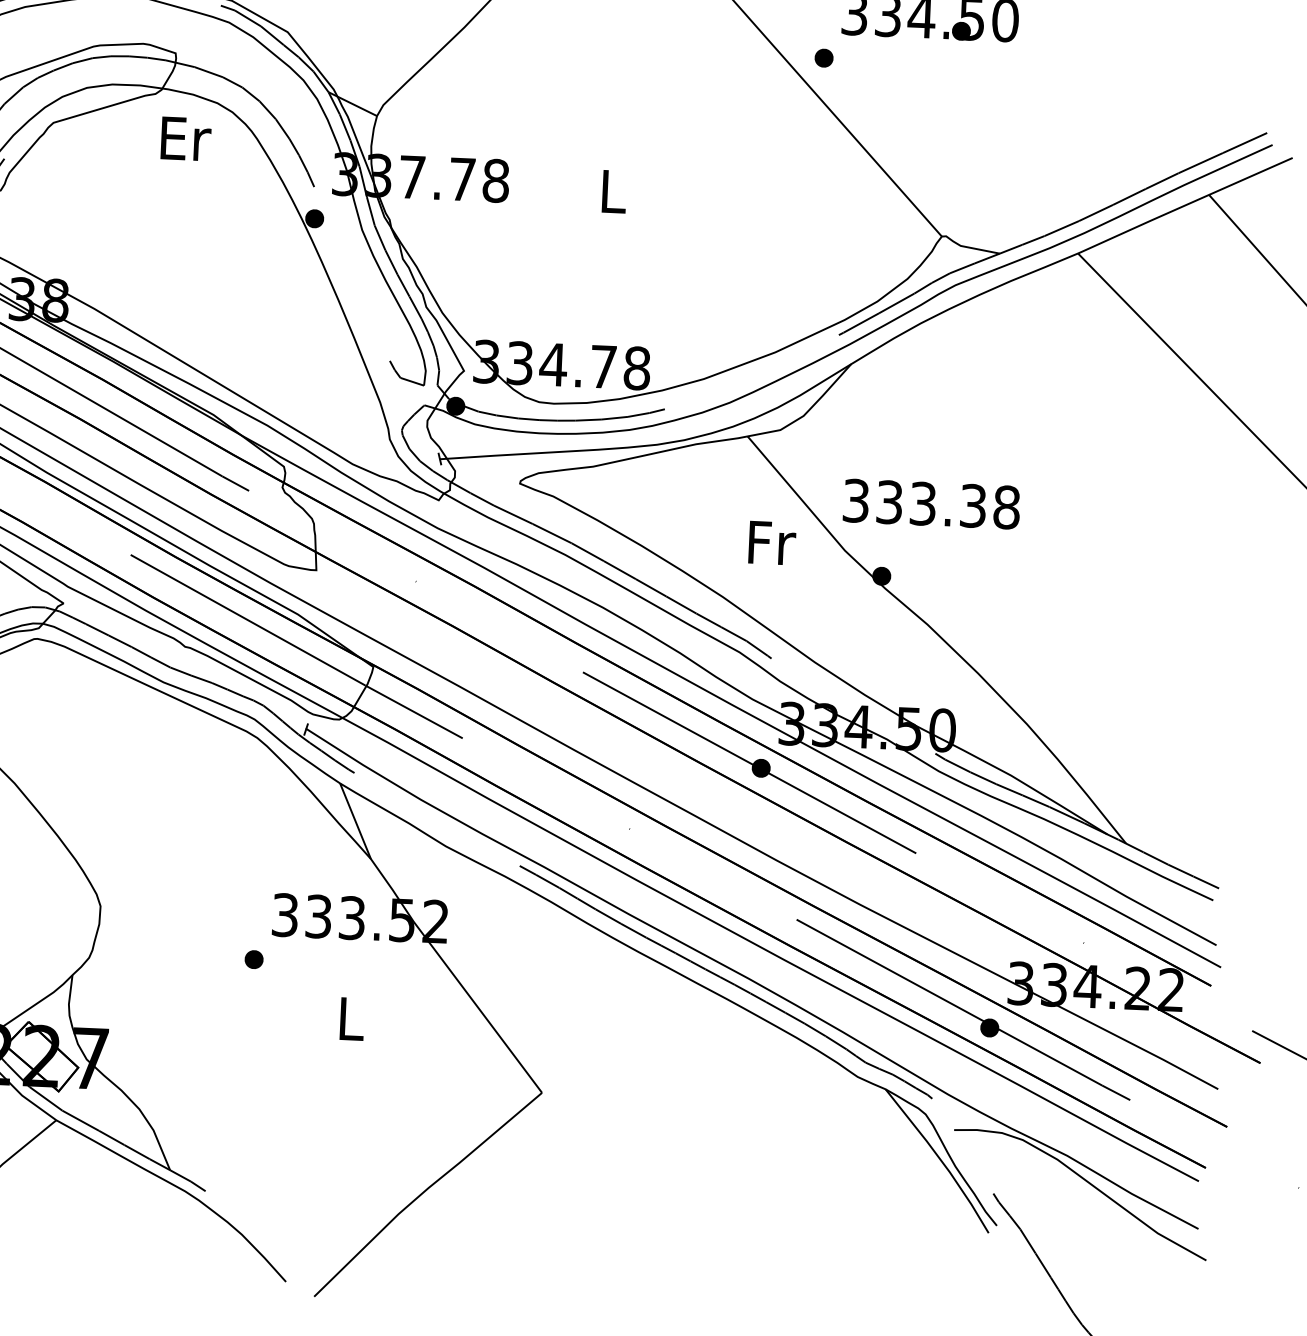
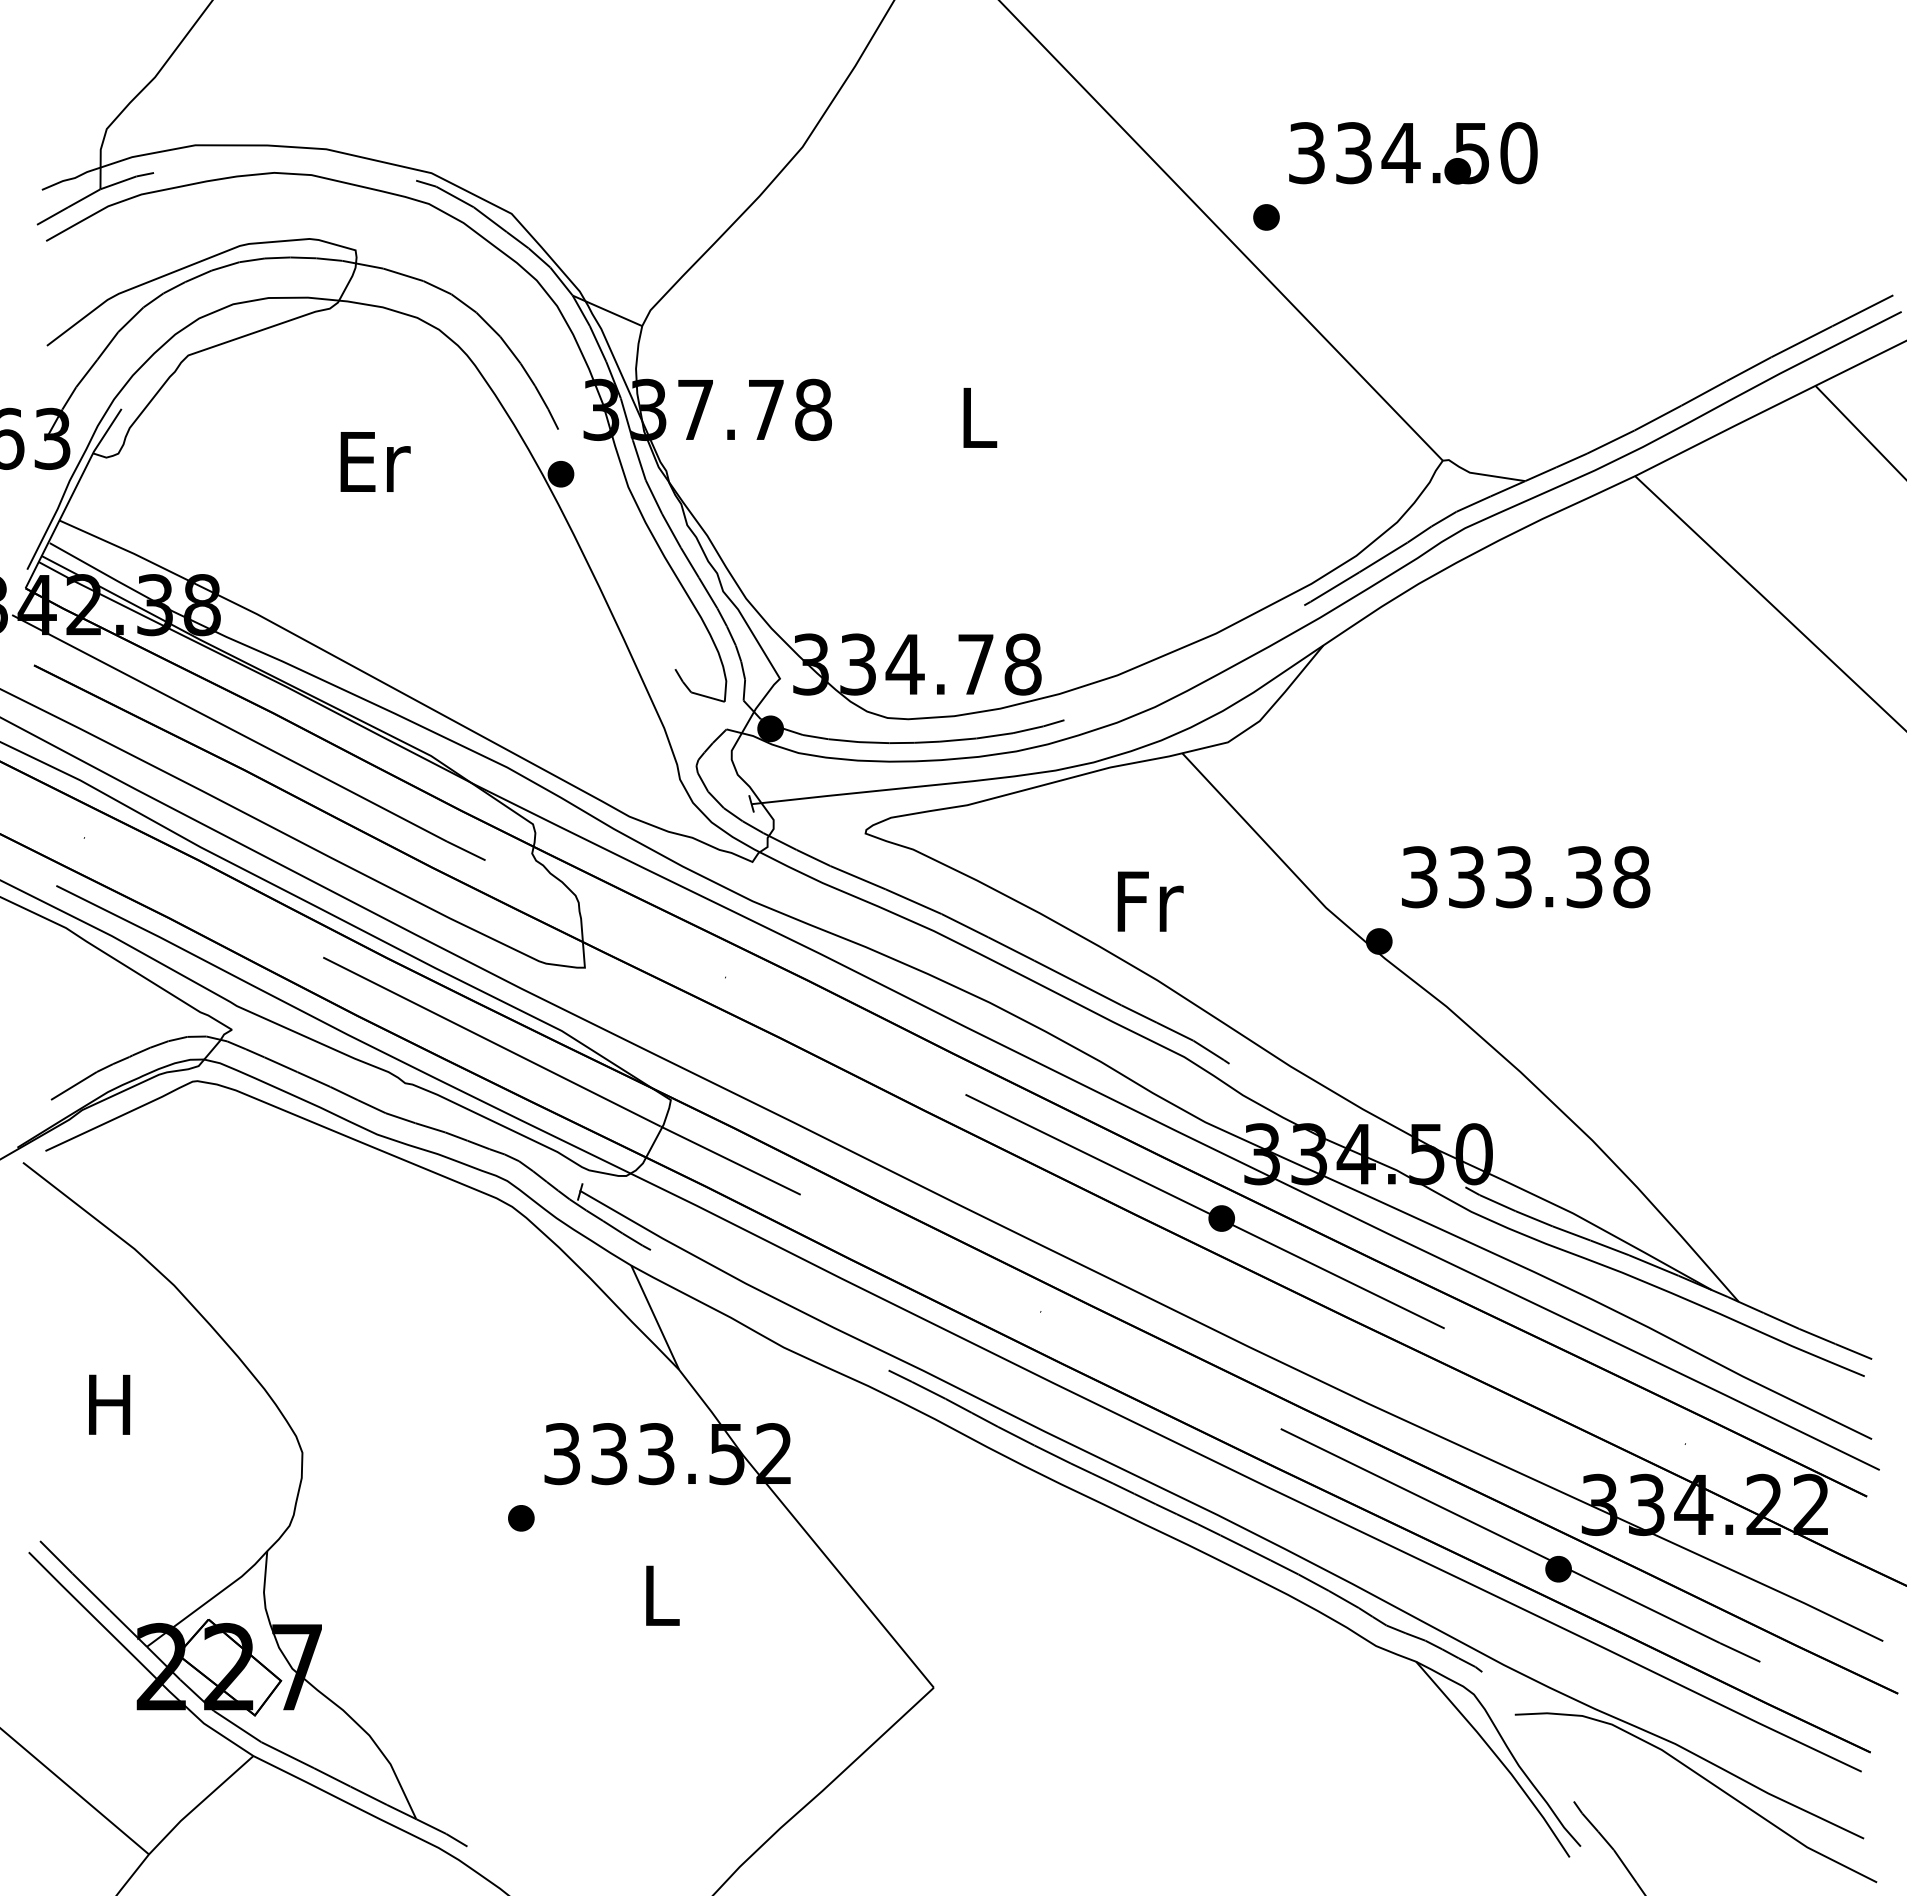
text: (186, 138) -> (375, 461), moved
text: (932, 504) -> (1526, 877), moved
text: (772, 543) -> (1150, 901), moved

